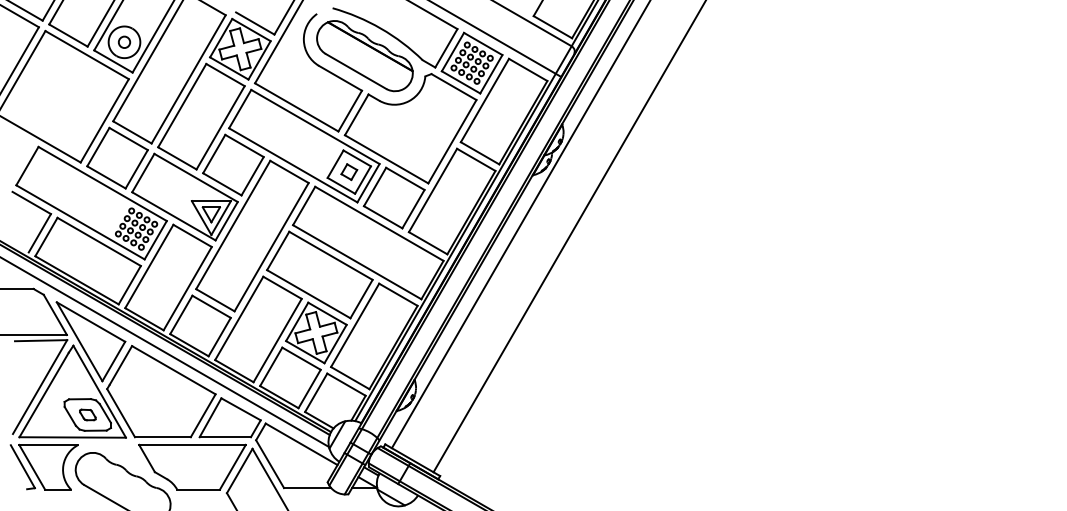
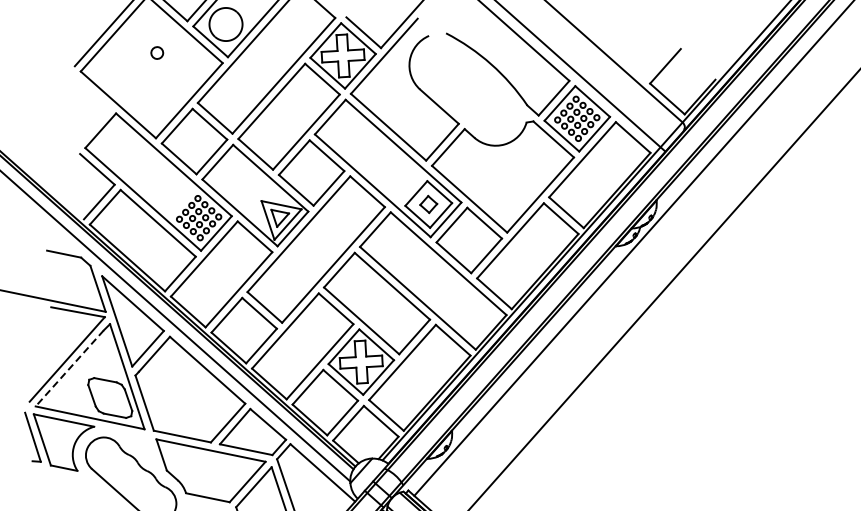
circle: (124, 41) -> (157, 52), moved
part: (364, 56) -> (468, 89), removed
line: (44, 395) -> (70, 368), solid -> dashed
part: (87, 414) -> (110, 397), removed

